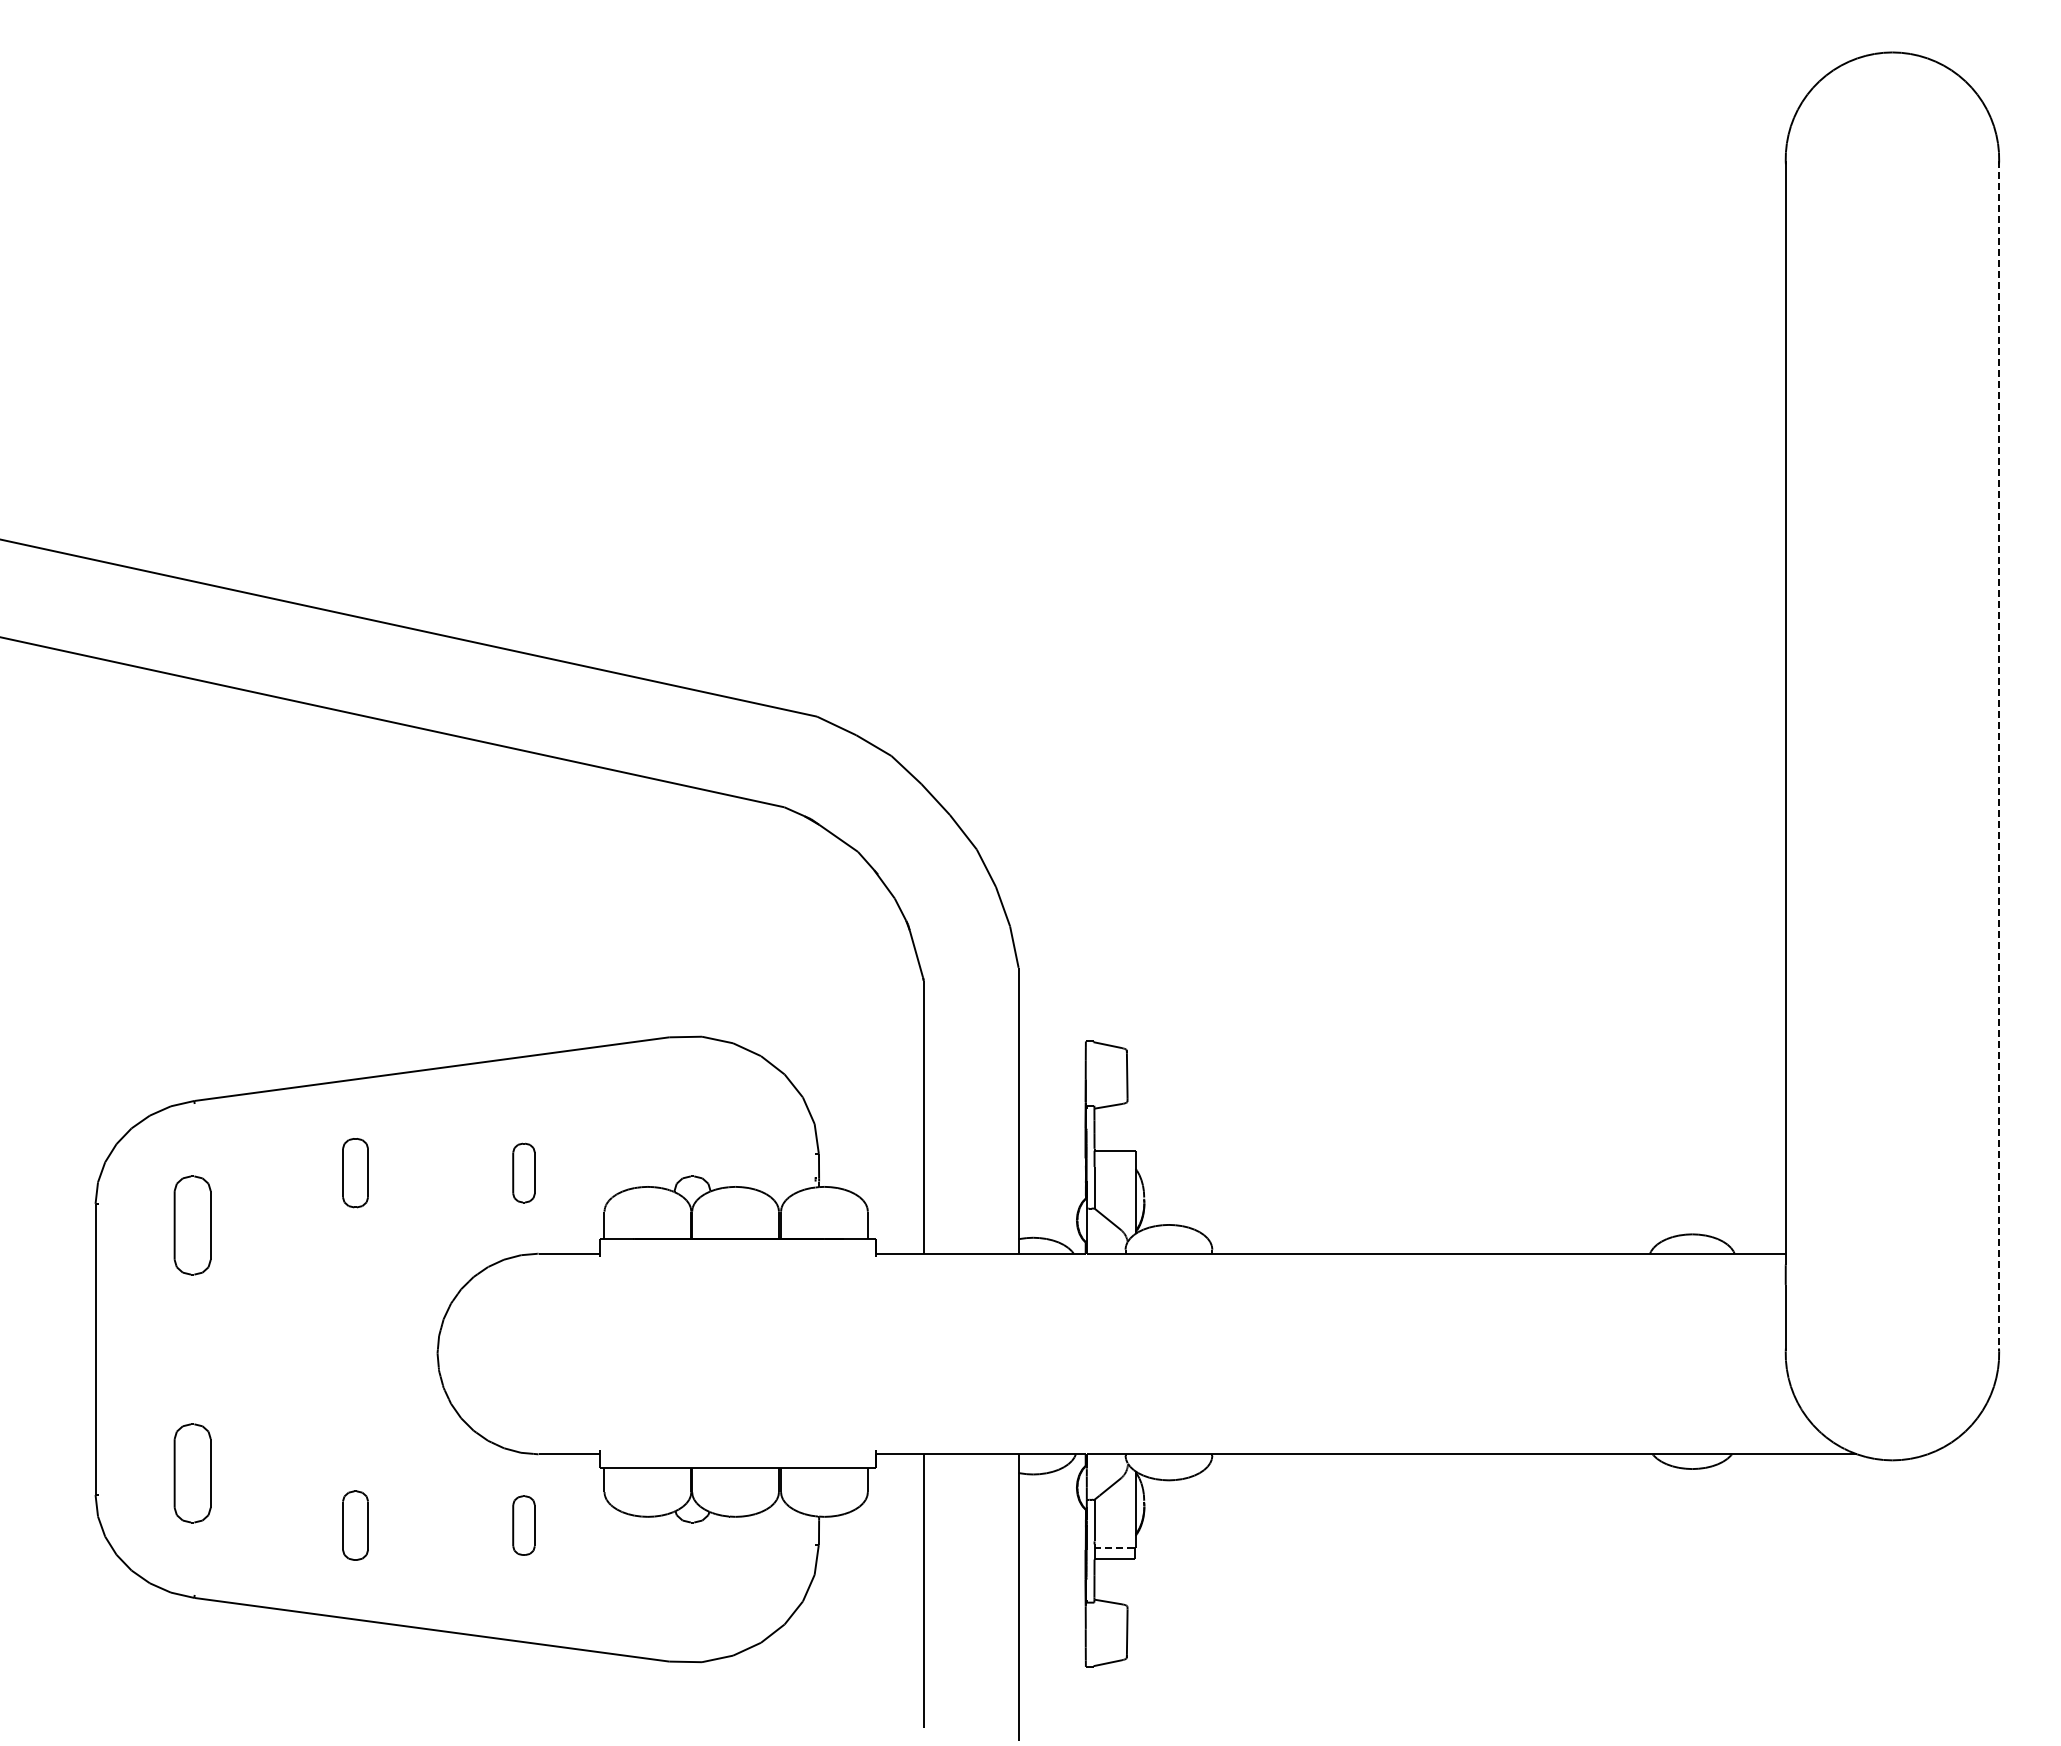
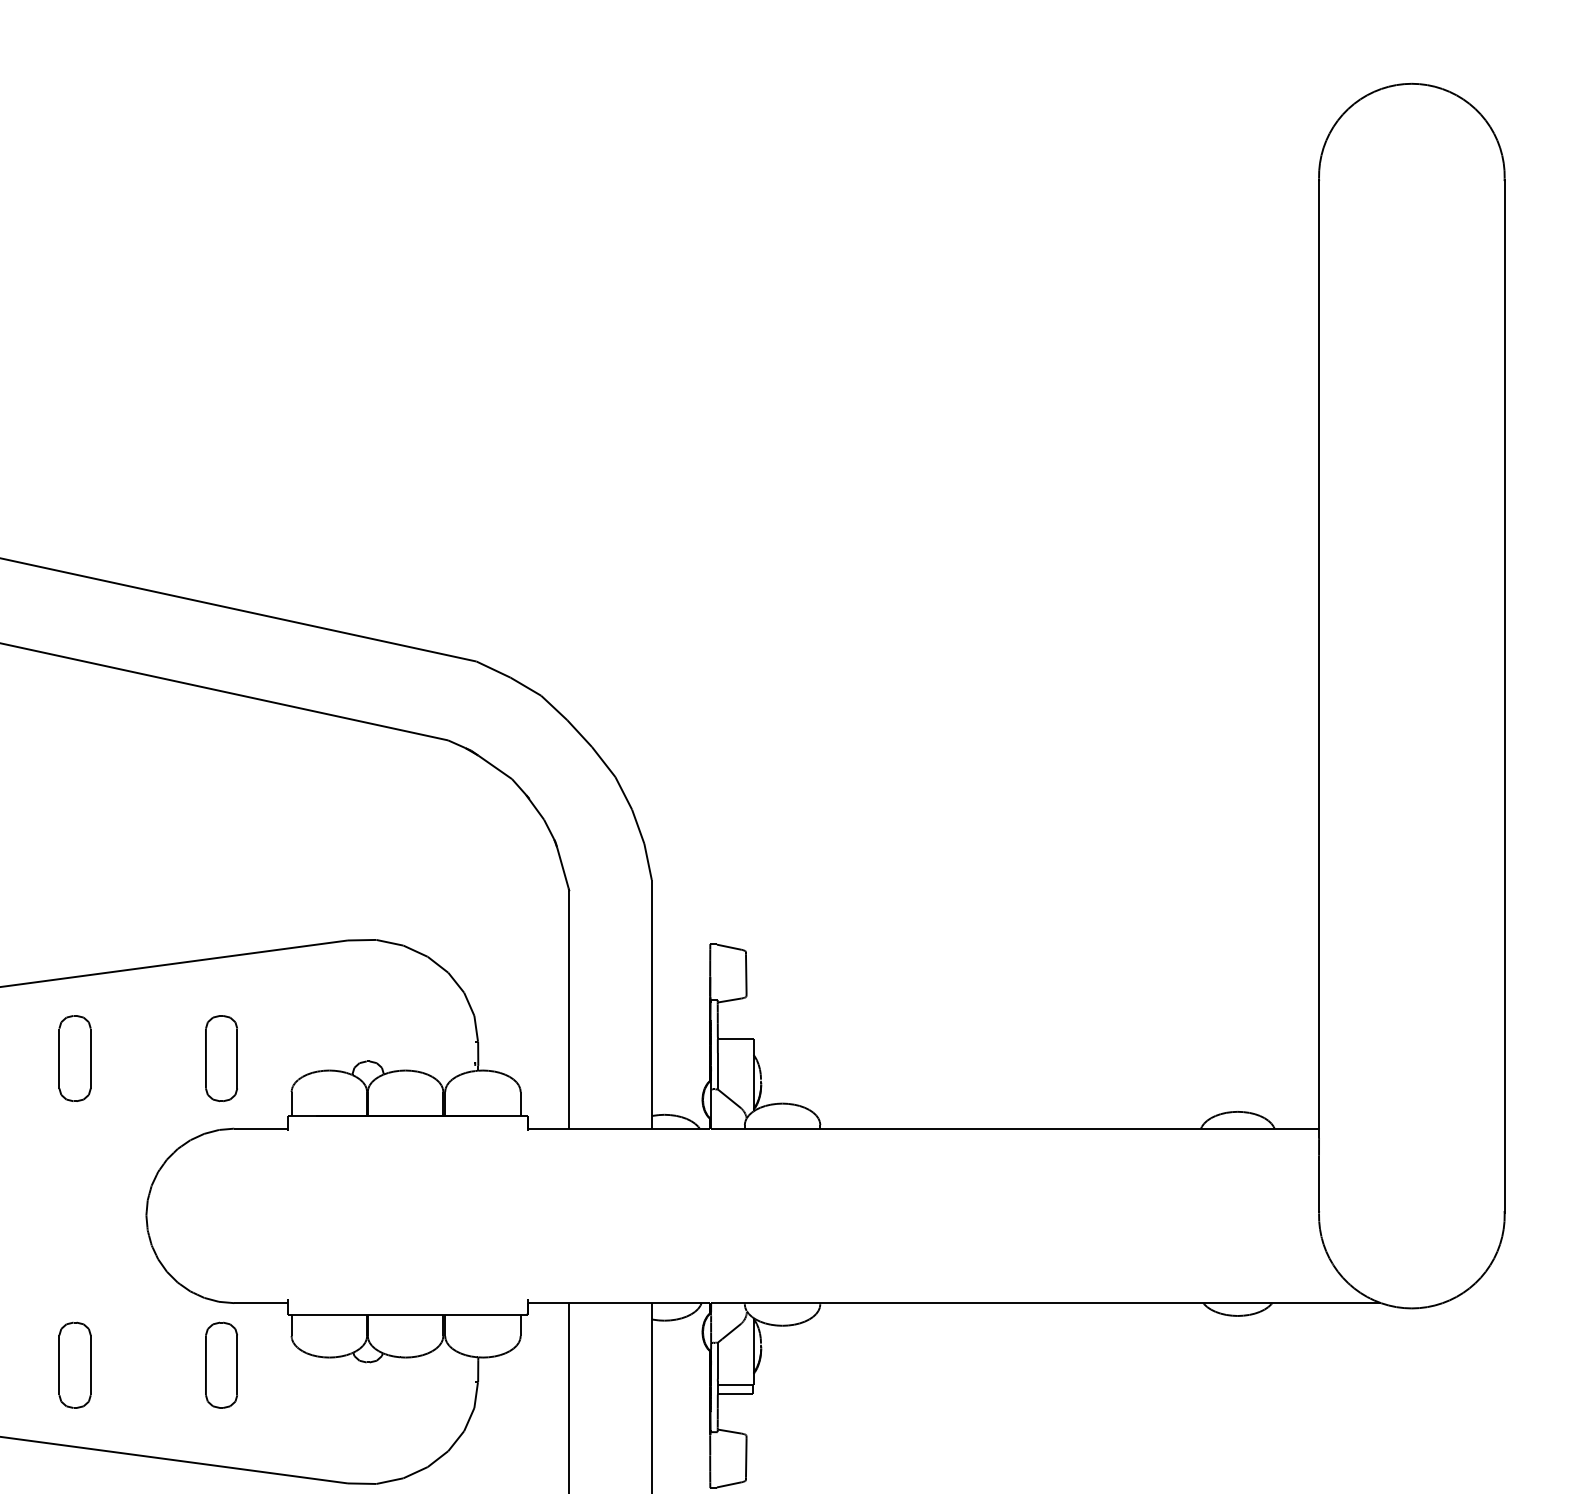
line: (1999, 756) -> (1504, 696), dashed -> solid
part: (355, 1172) -> (75, 1058), size x1.43
part: (523, 1172) -> (221, 1058), size x1.67
part: (355, 1525) -> (75, 1365), size x1.43
part: (523, 1525) -> (221, 1365), size x1.67
line: (1114, 1548) -> (735, 1385), dashed -> solid

